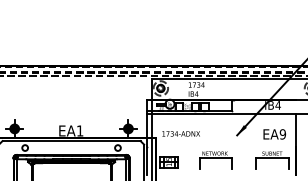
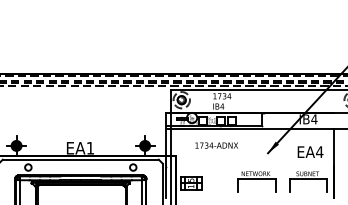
text: (180, 133) -> (216, 145), moved
text: (282, 134) -> (319, 152), EA9 -> EA4
part: (215, 160) -> (256, 181), moved

